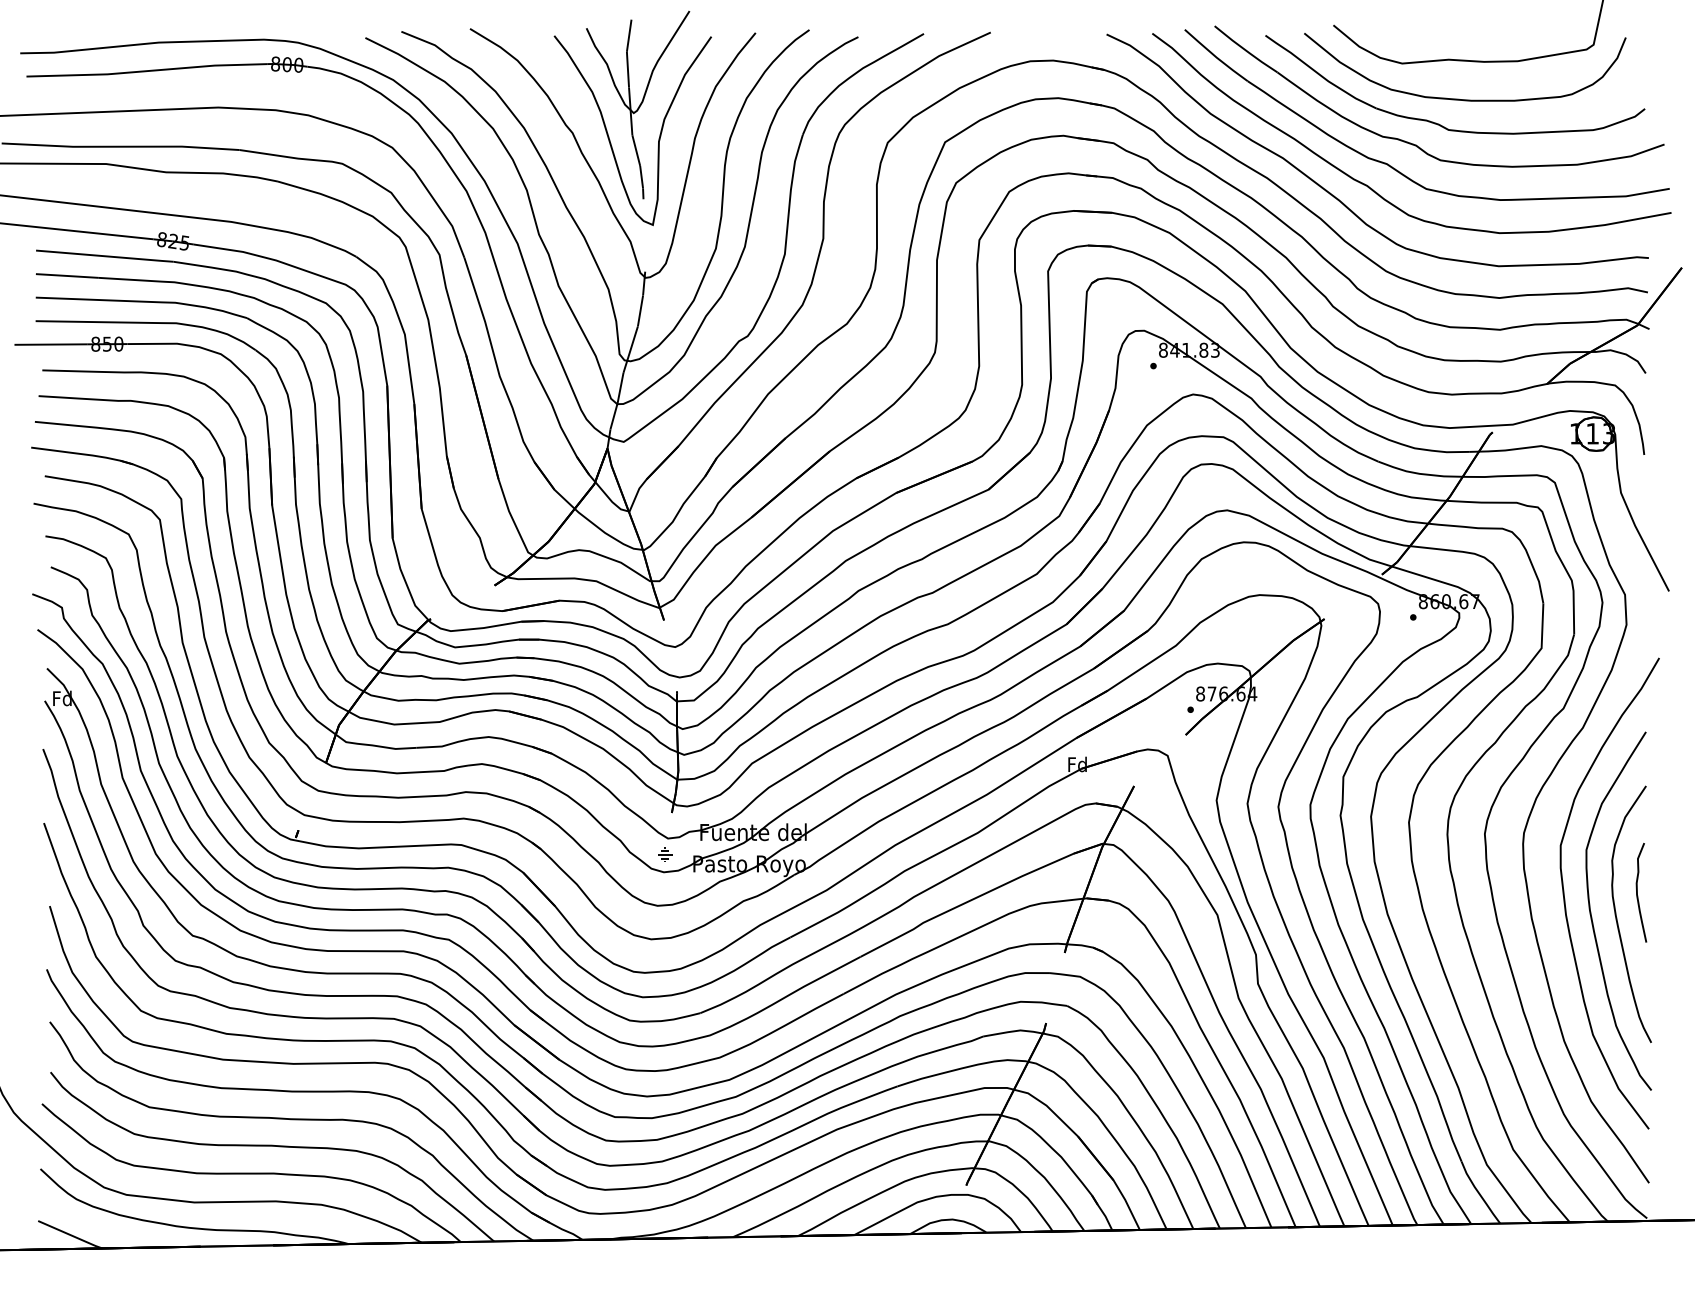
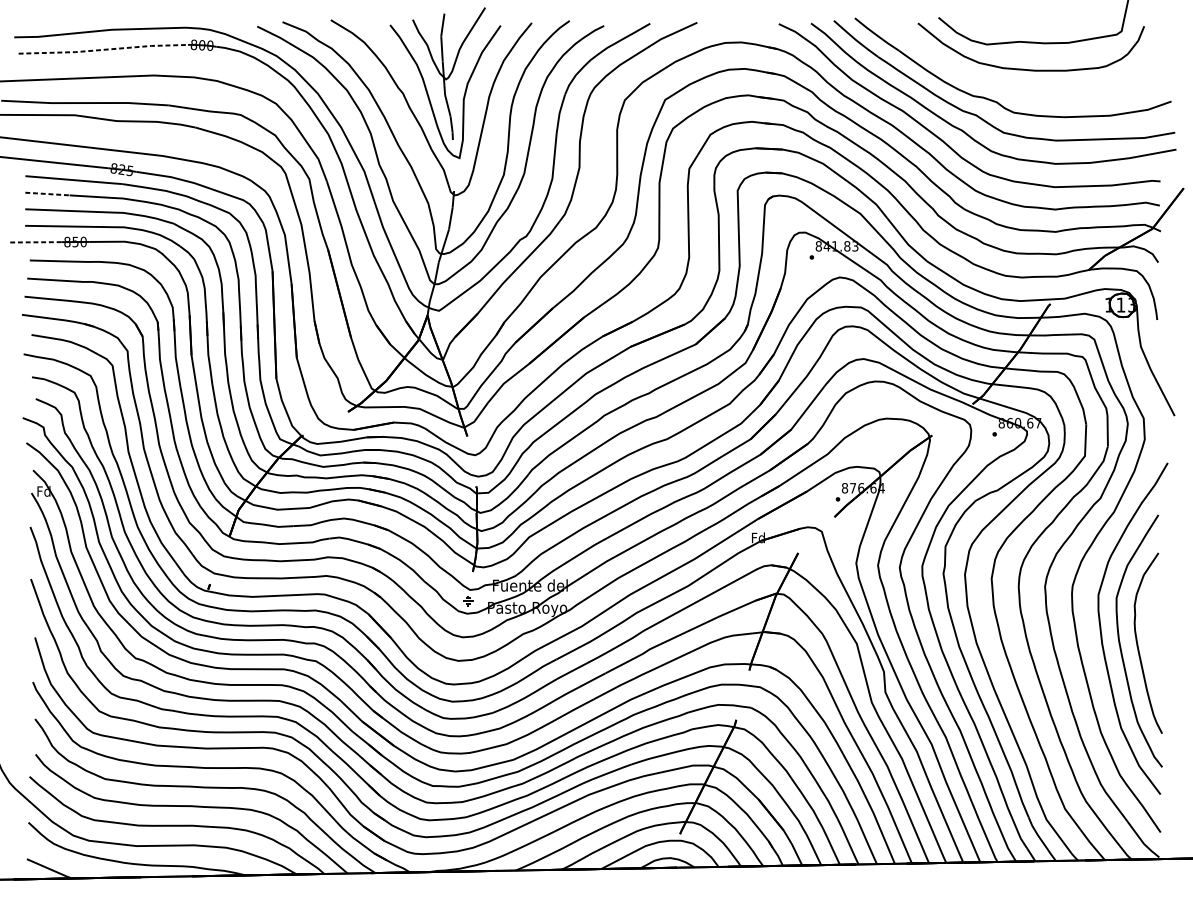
line: (147, 71) -> (103, 50), solid -> dashed
part: (1436, 122) -> (1011, 86), removed
line: (67, 275) -> (47, 193), solid -> dashed
line: (51, 344) -> (36, 242), solid -> dashed
curve: (1637, 892) -> (1152, 627), removed

